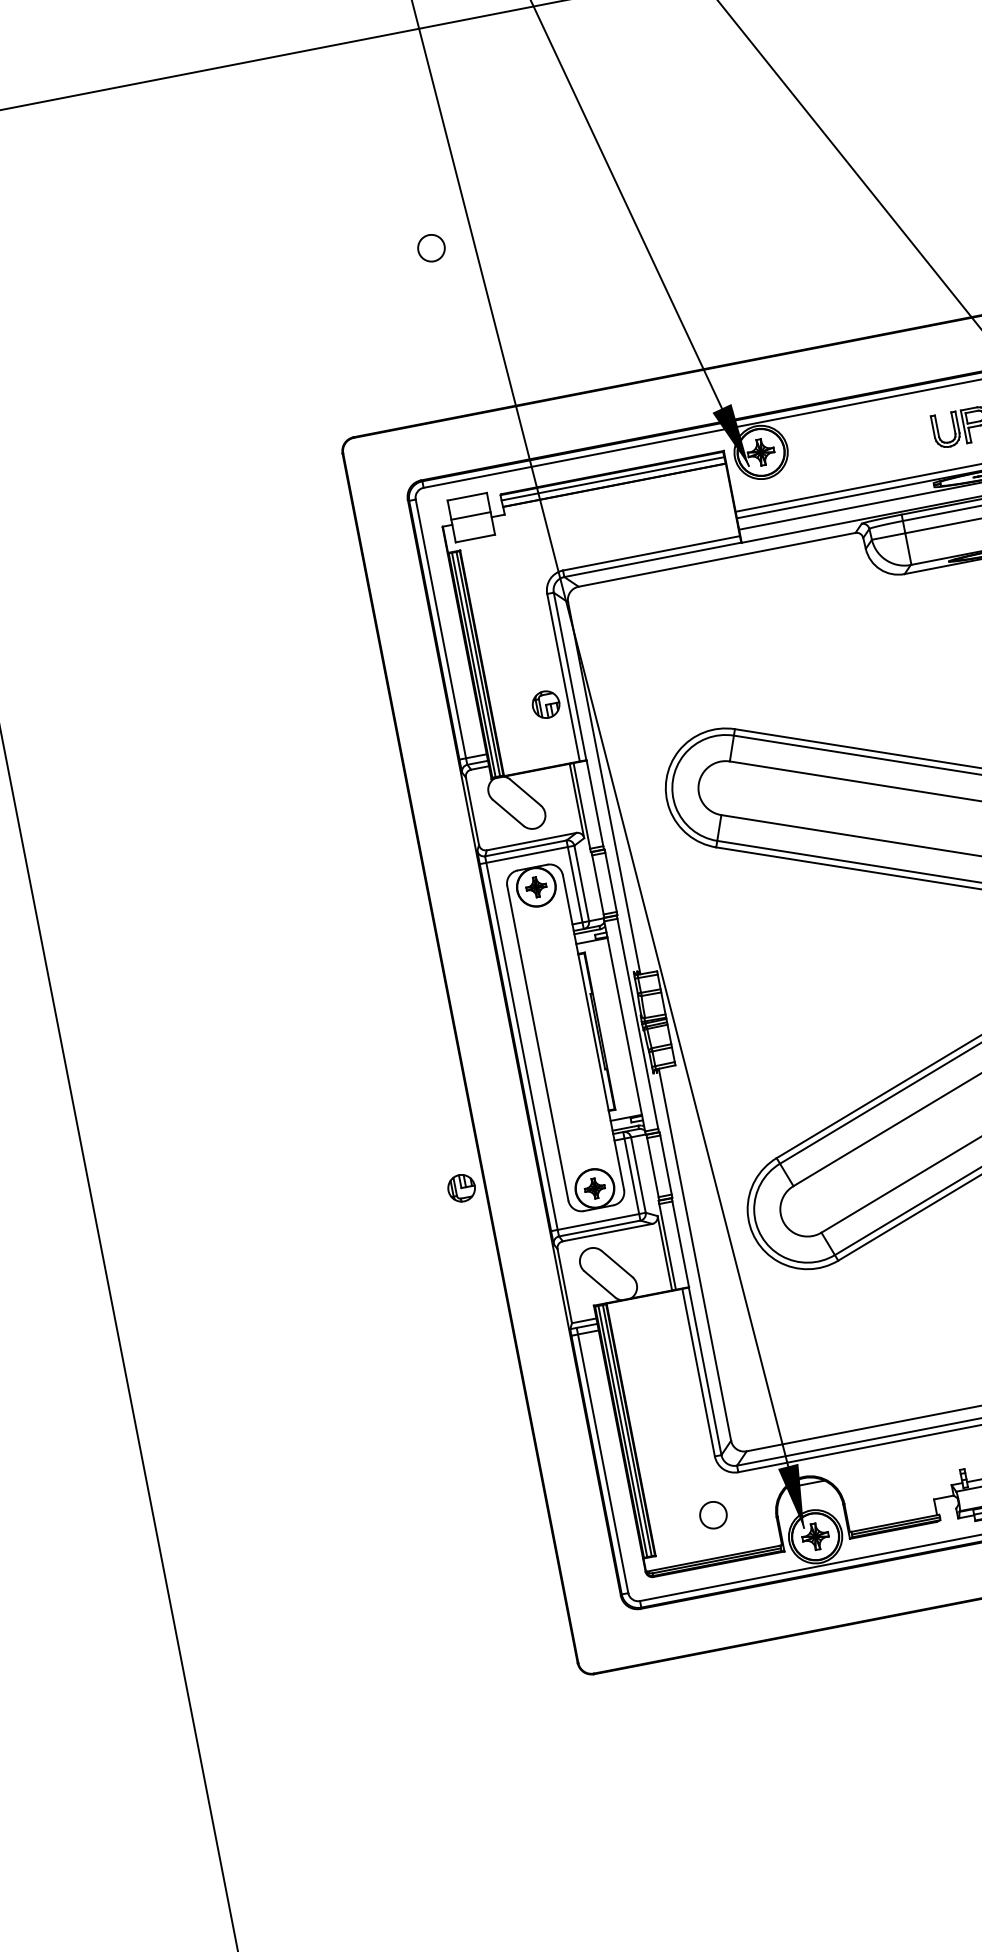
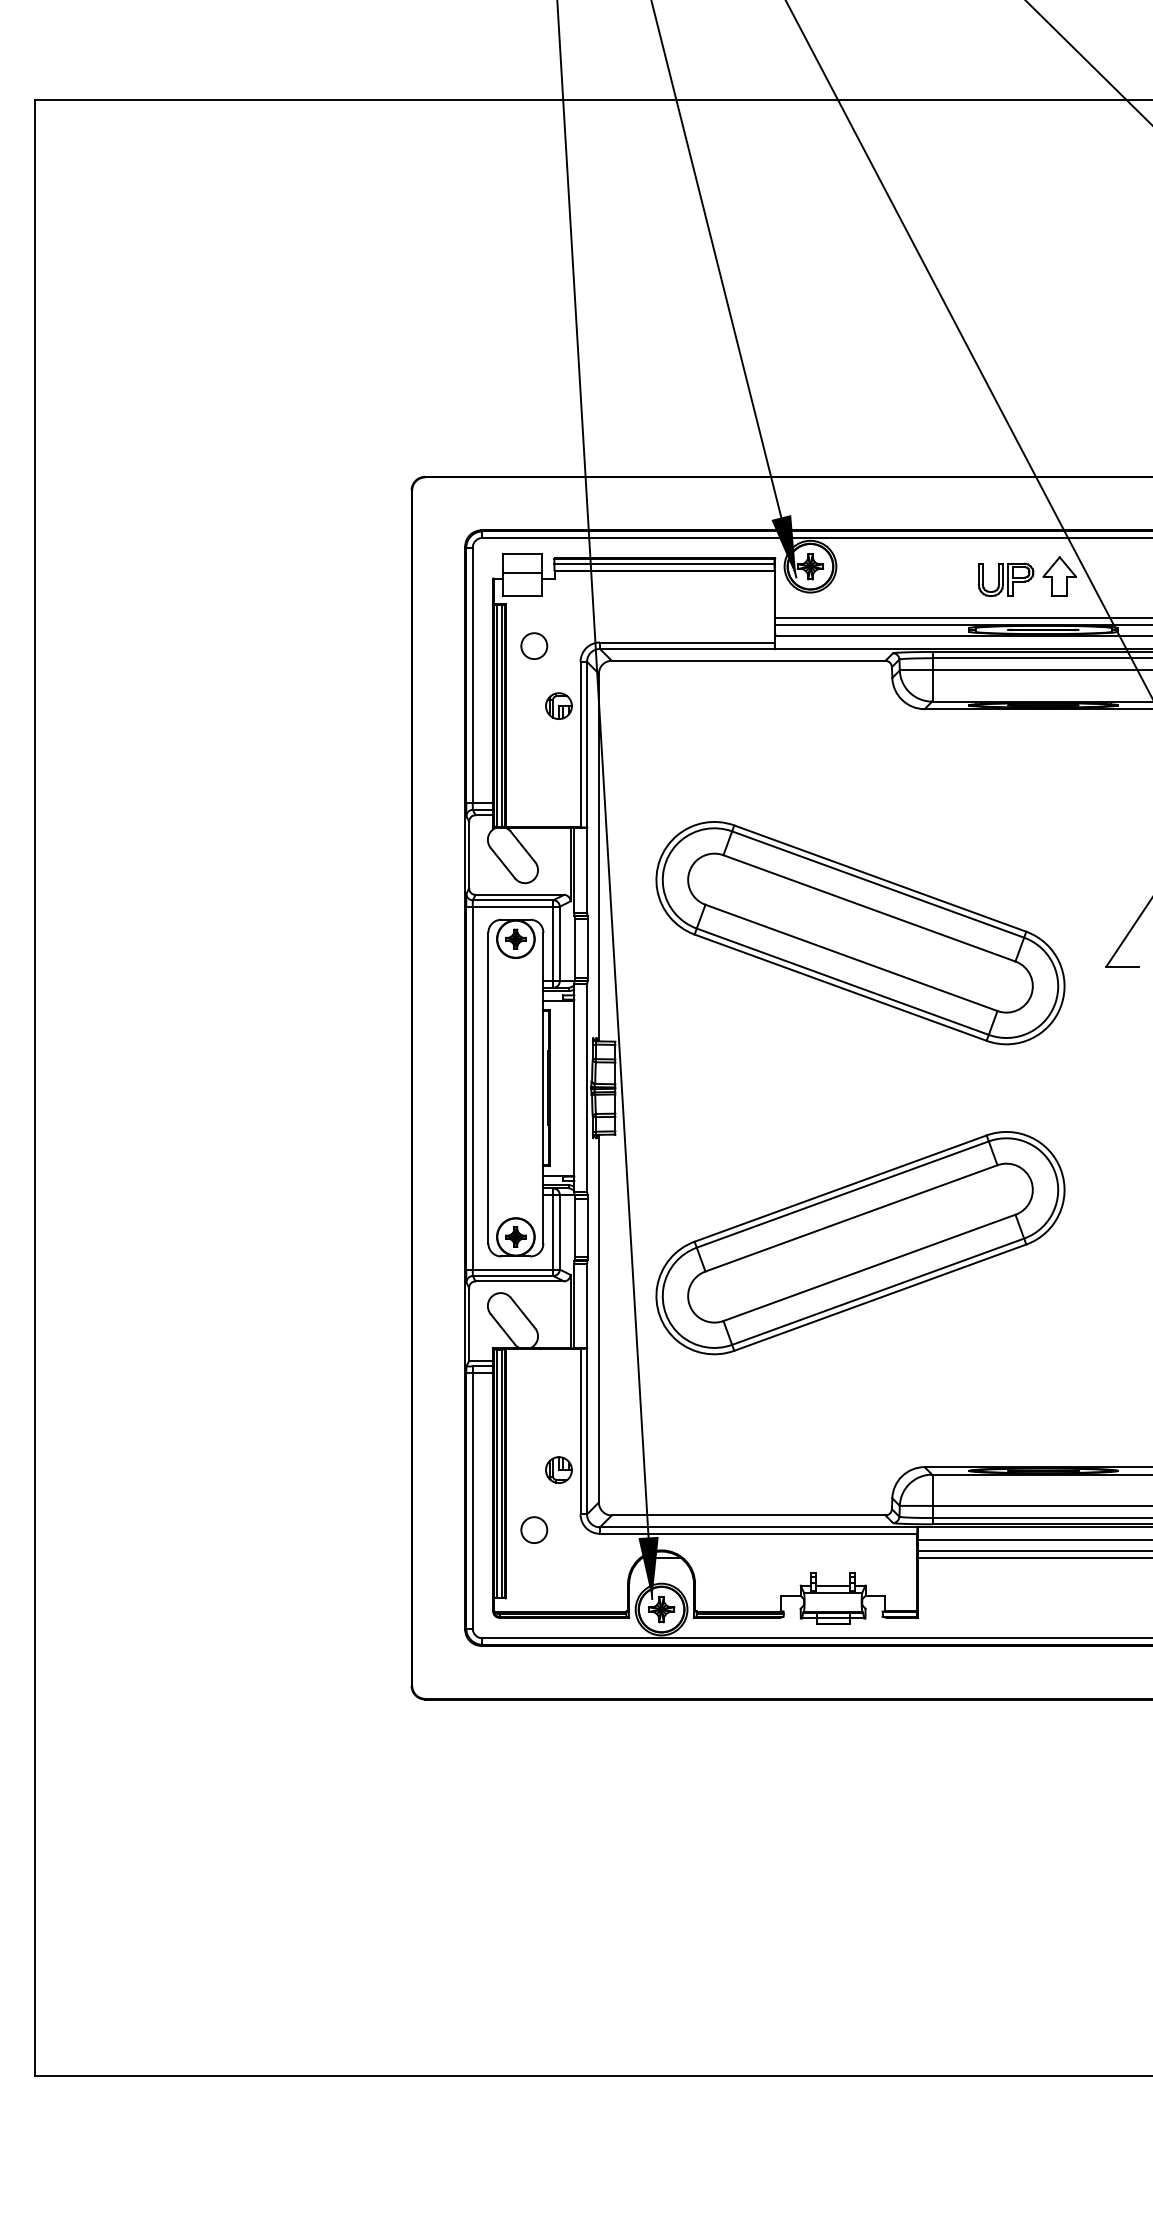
circle: (431, 247) -> (534, 645), moved
part: (545, 704) -> (558, 705), moved
part: (461, 1187) -> (558, 1469), moved
circle: (713, 1514) -> (534, 1529), moved

